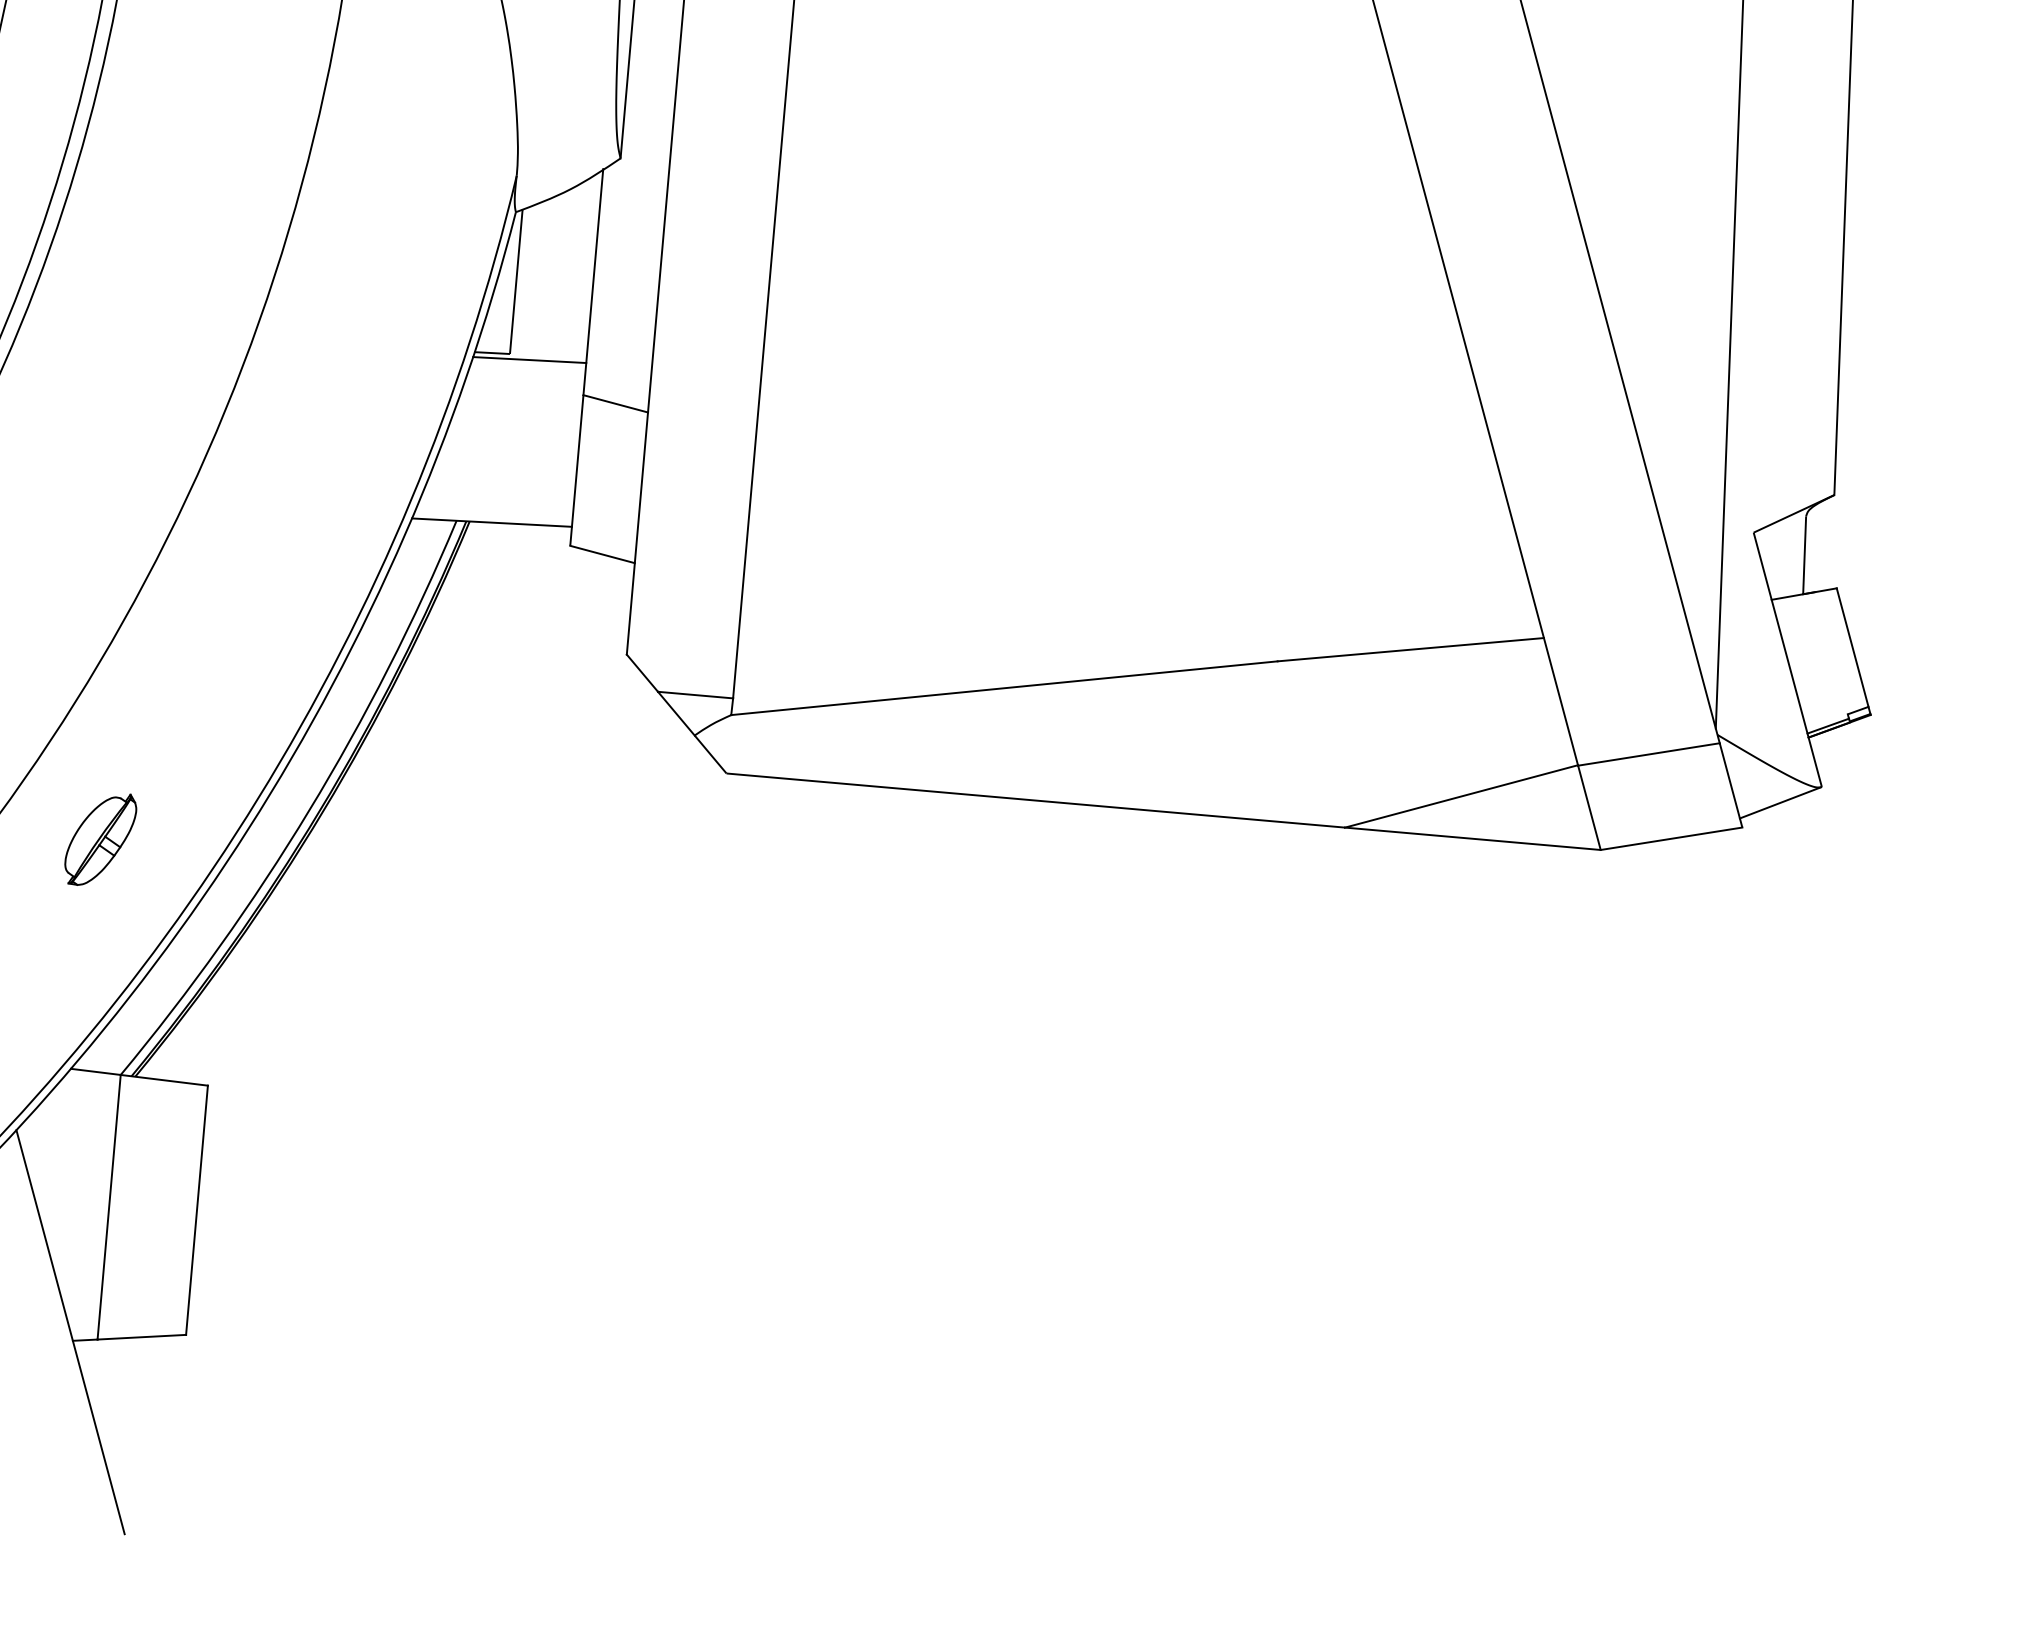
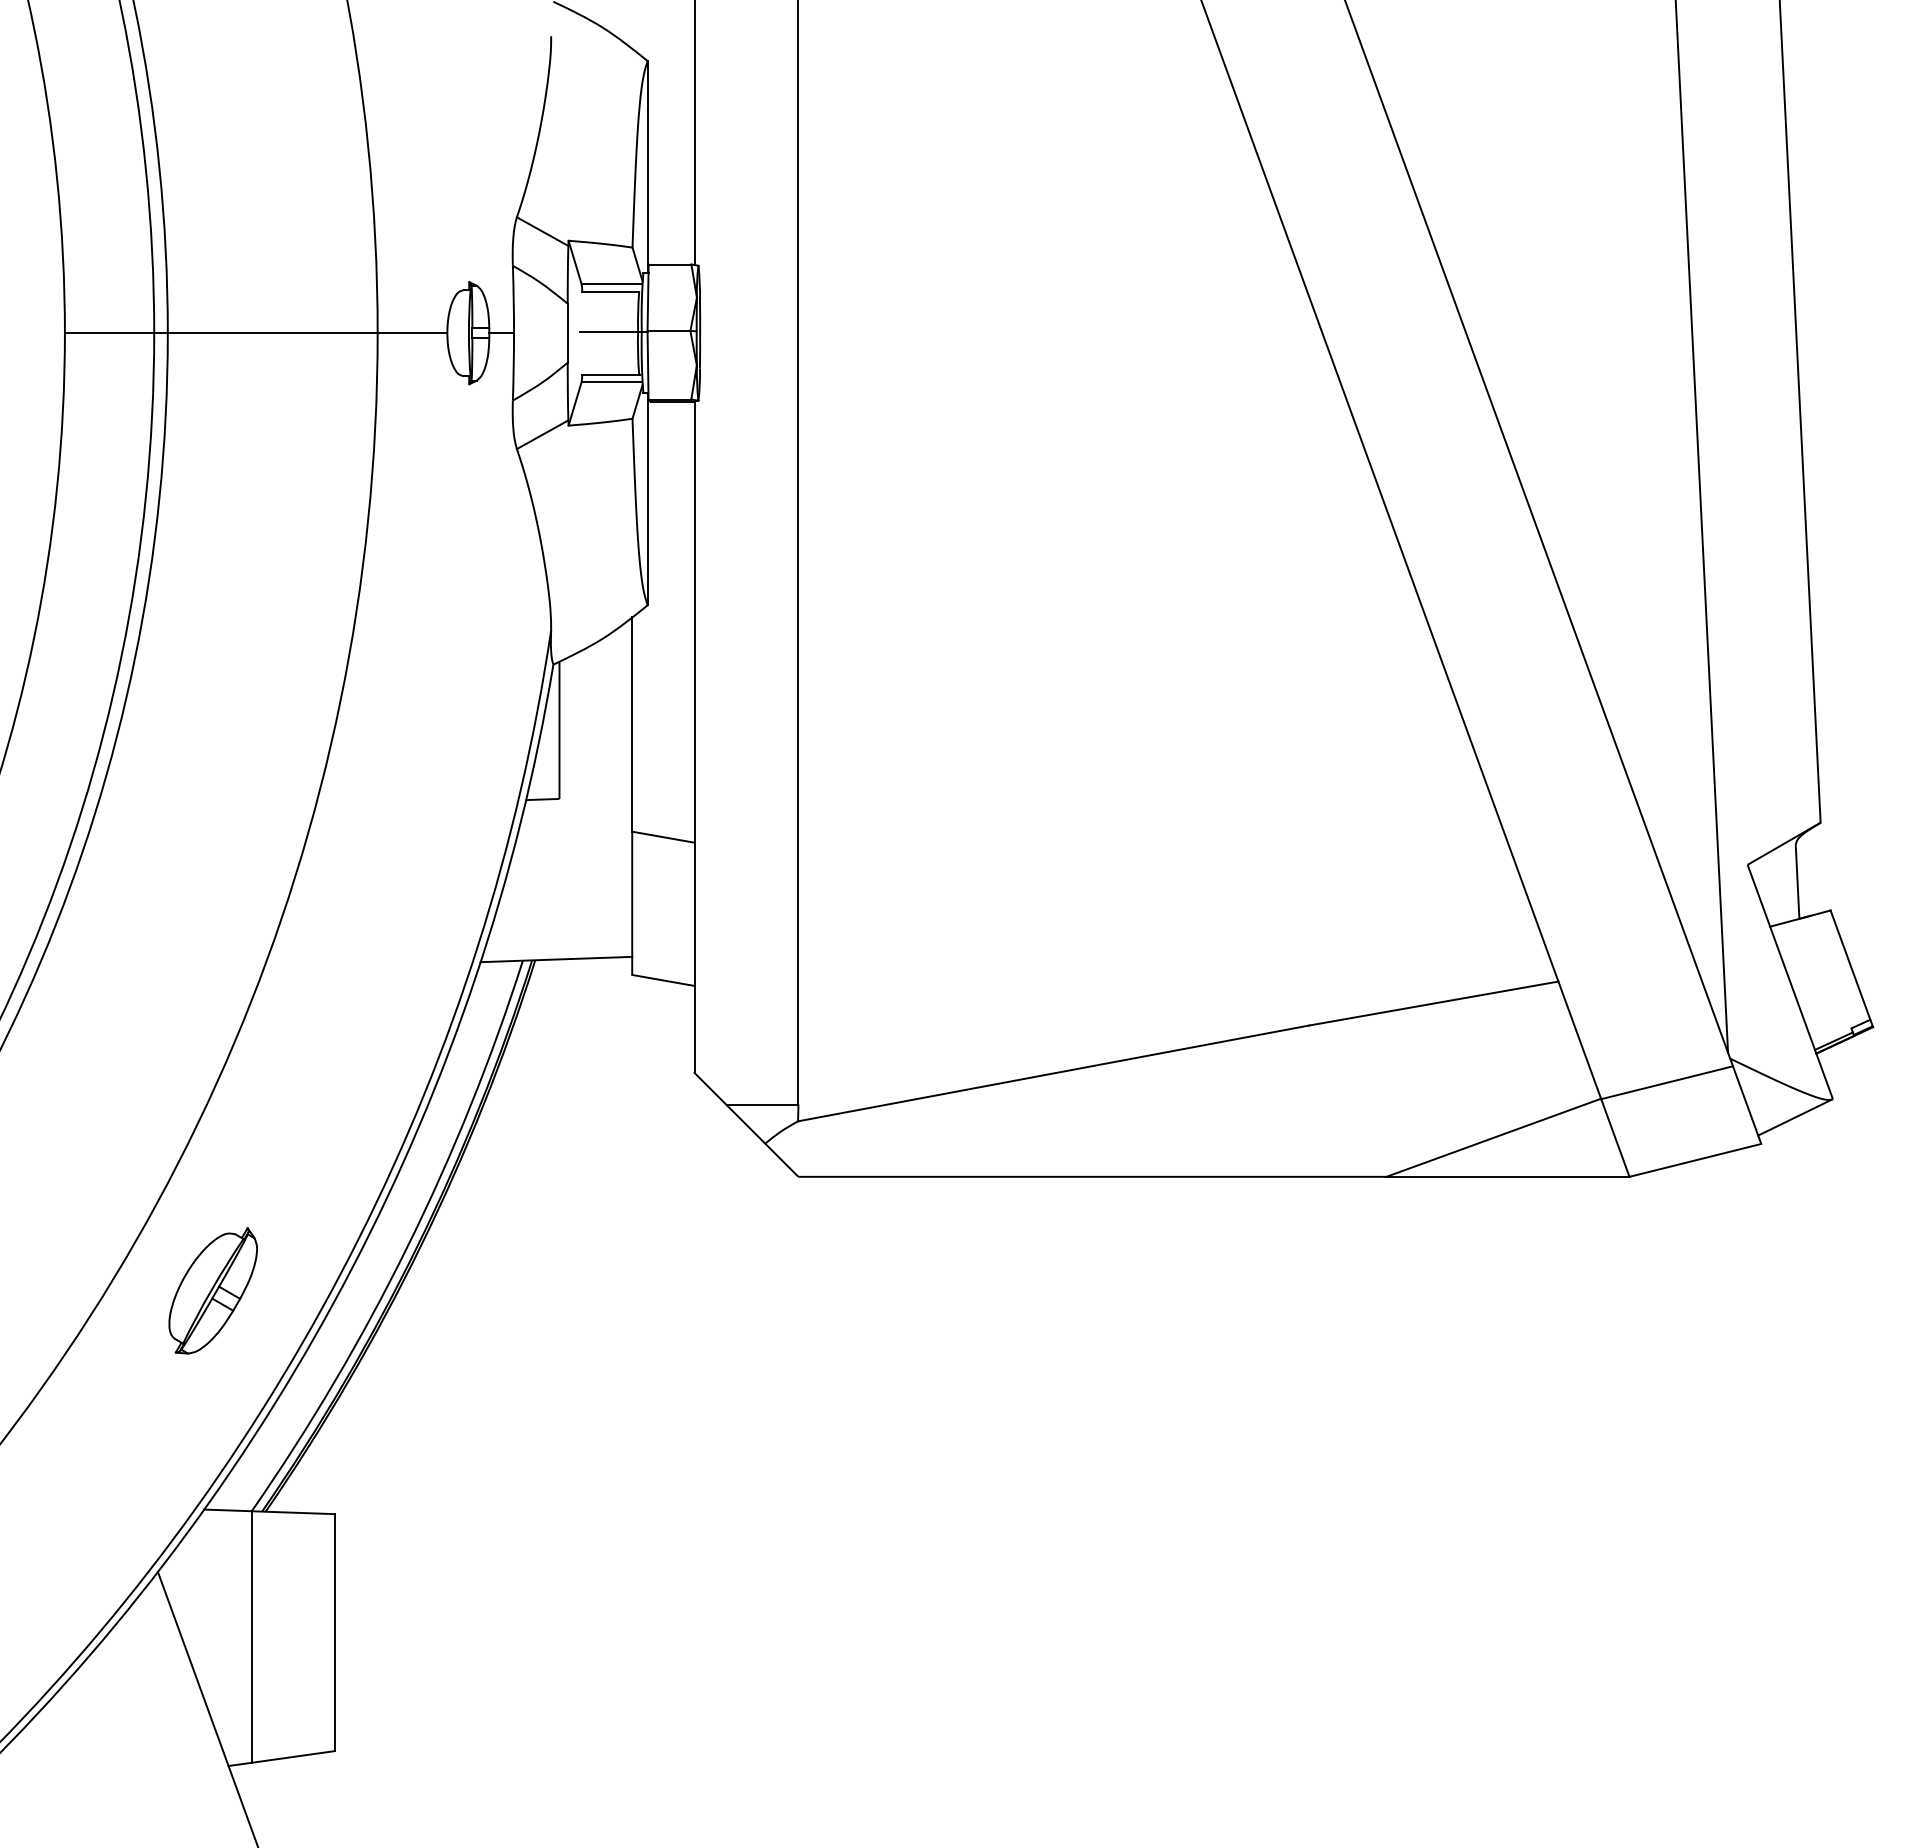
line: (529, 359) -> (578, 802), removed
part: (100, 839) -> (213, 1290), size x1.4

